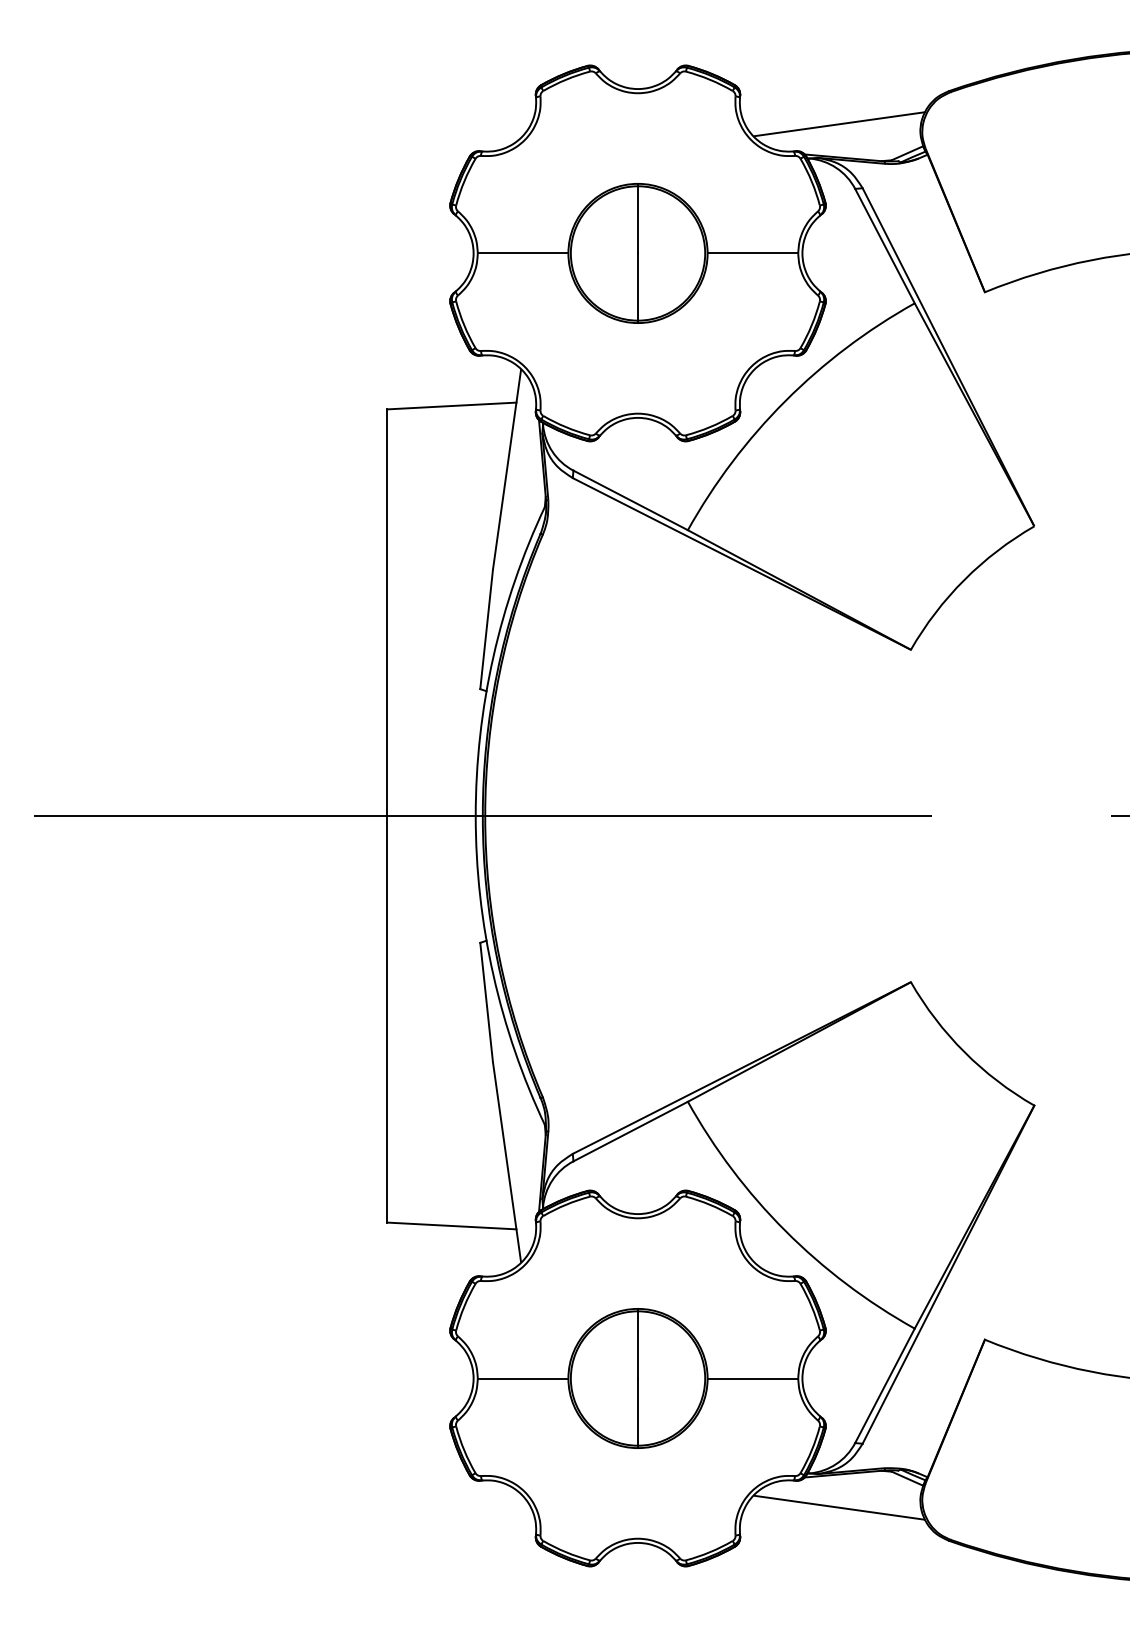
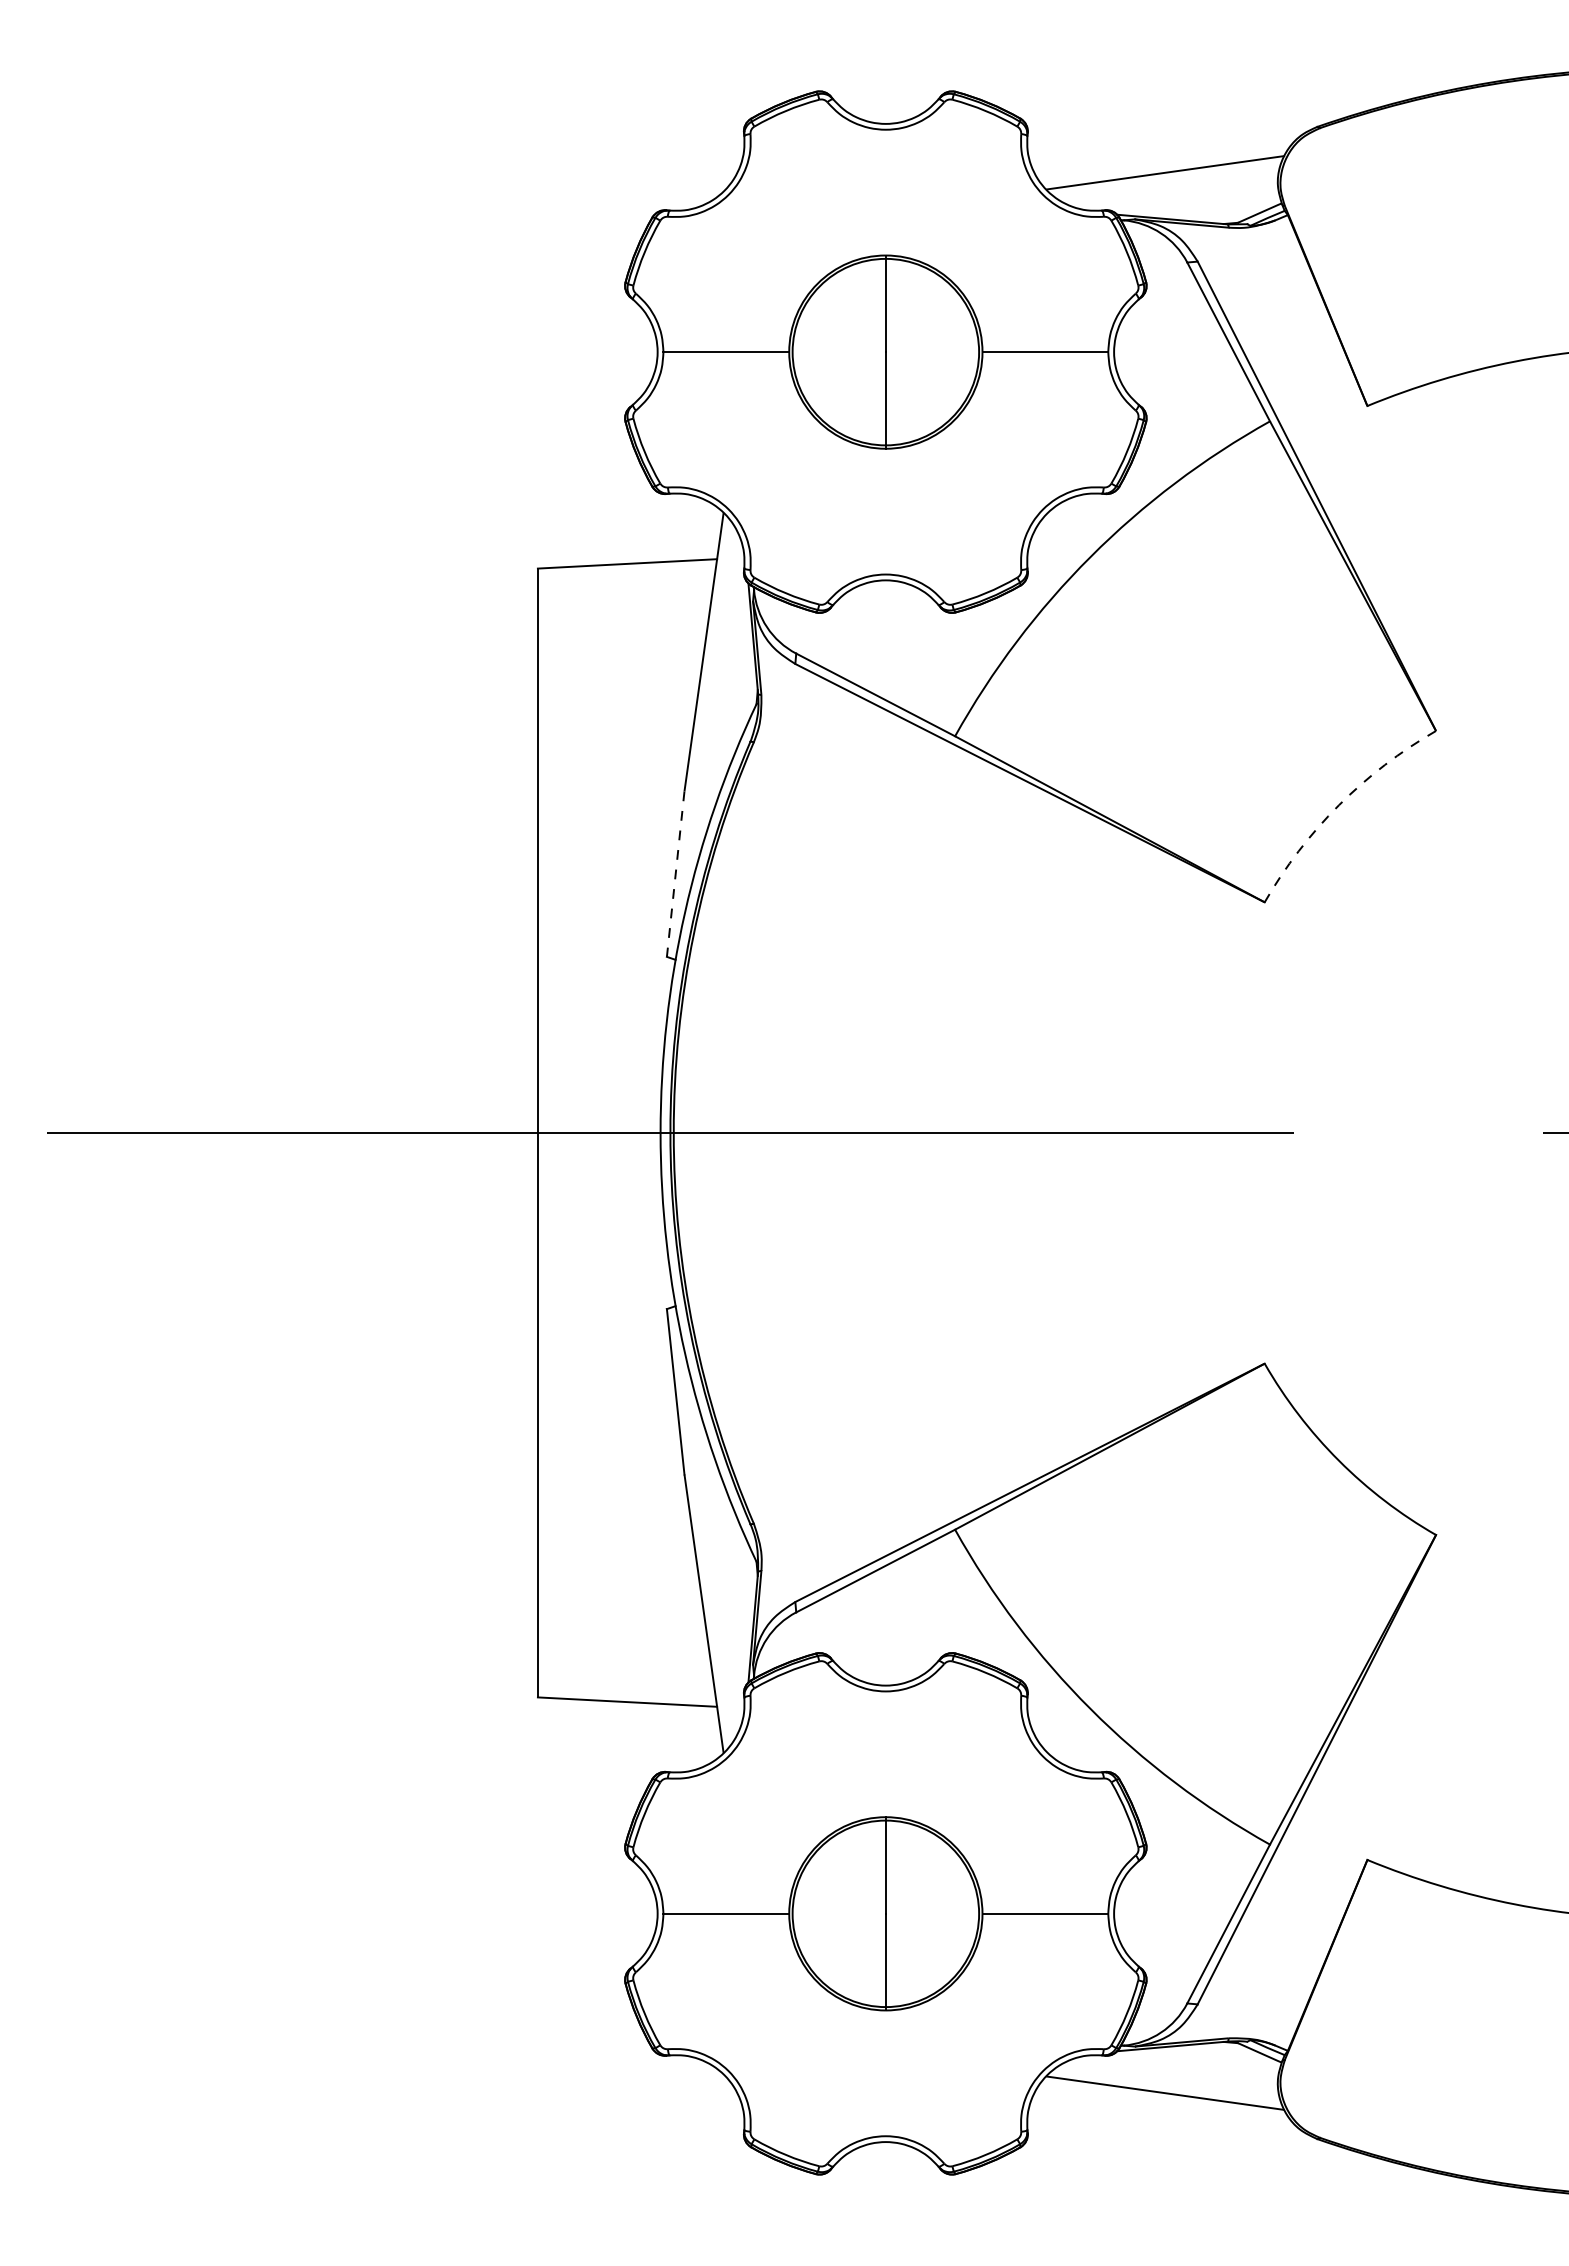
arc: (964, 580) -> (1338, 805), solid -> dashed
line: (486, 629) -> (675, 874), solid -> dashed

